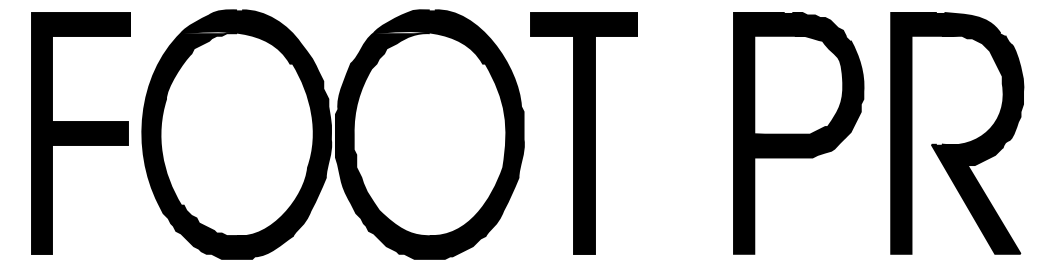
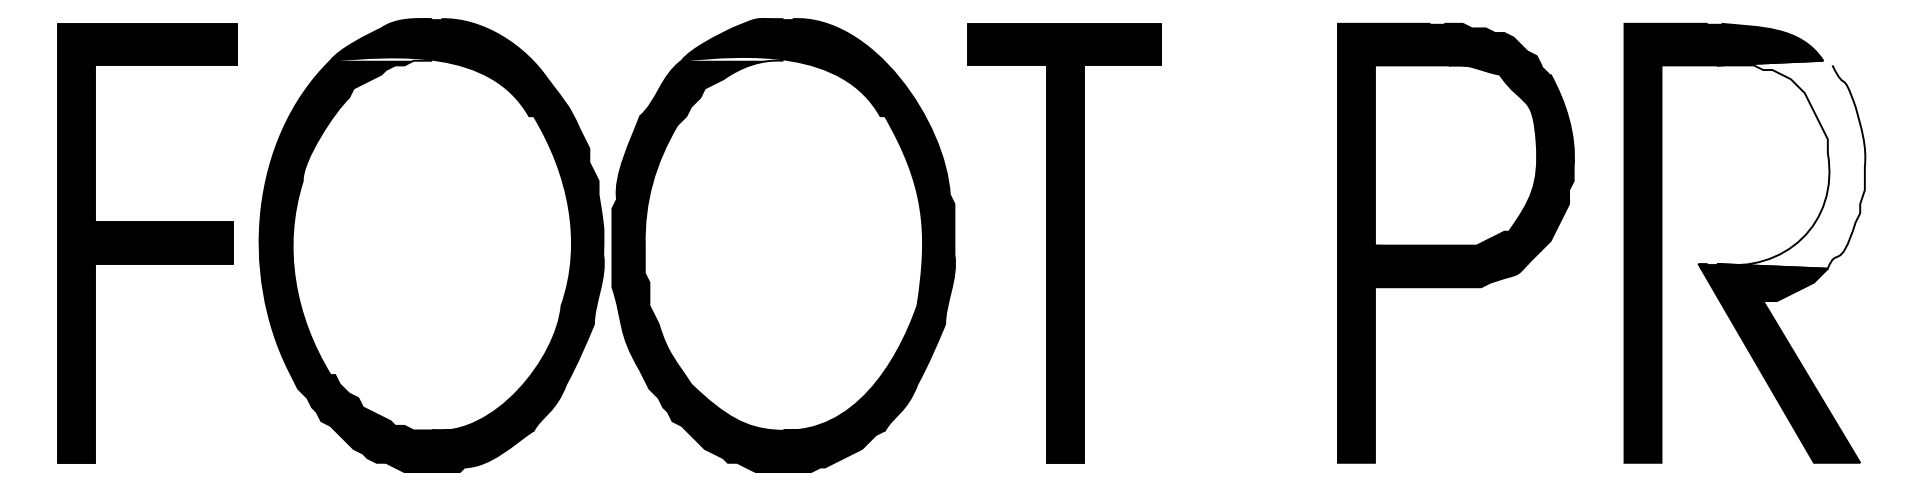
fill: (982, 90) -> (1790, 165), removed

